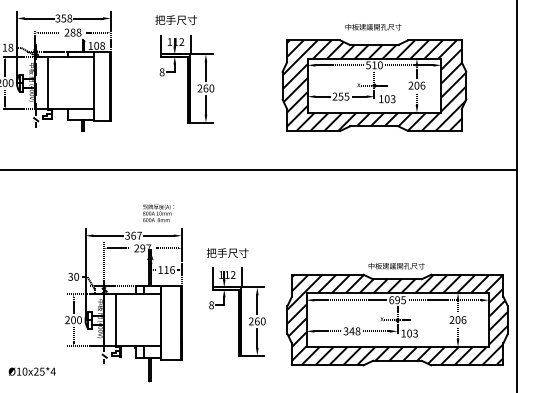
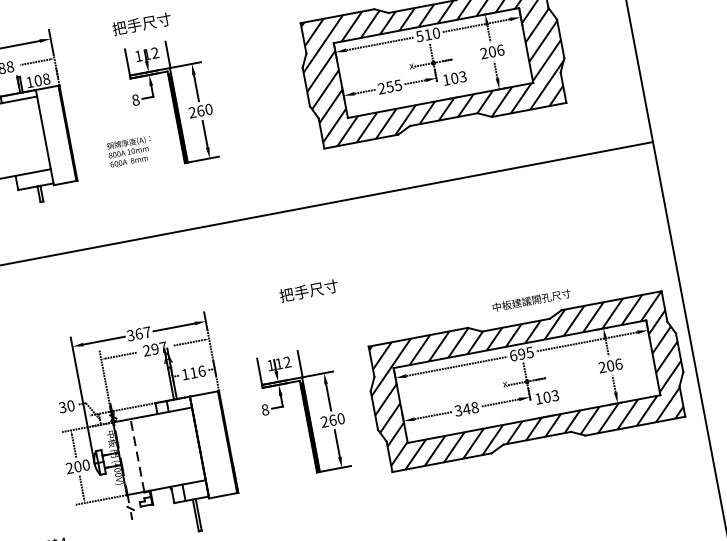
text: (158, 213) -> (130, 151), moved
text: (227, 252) -> (308, 290), moved
text: (396, 266) -> (531, 301), moved
line: (116, 319) -> (137, 454), solid -> dashed

